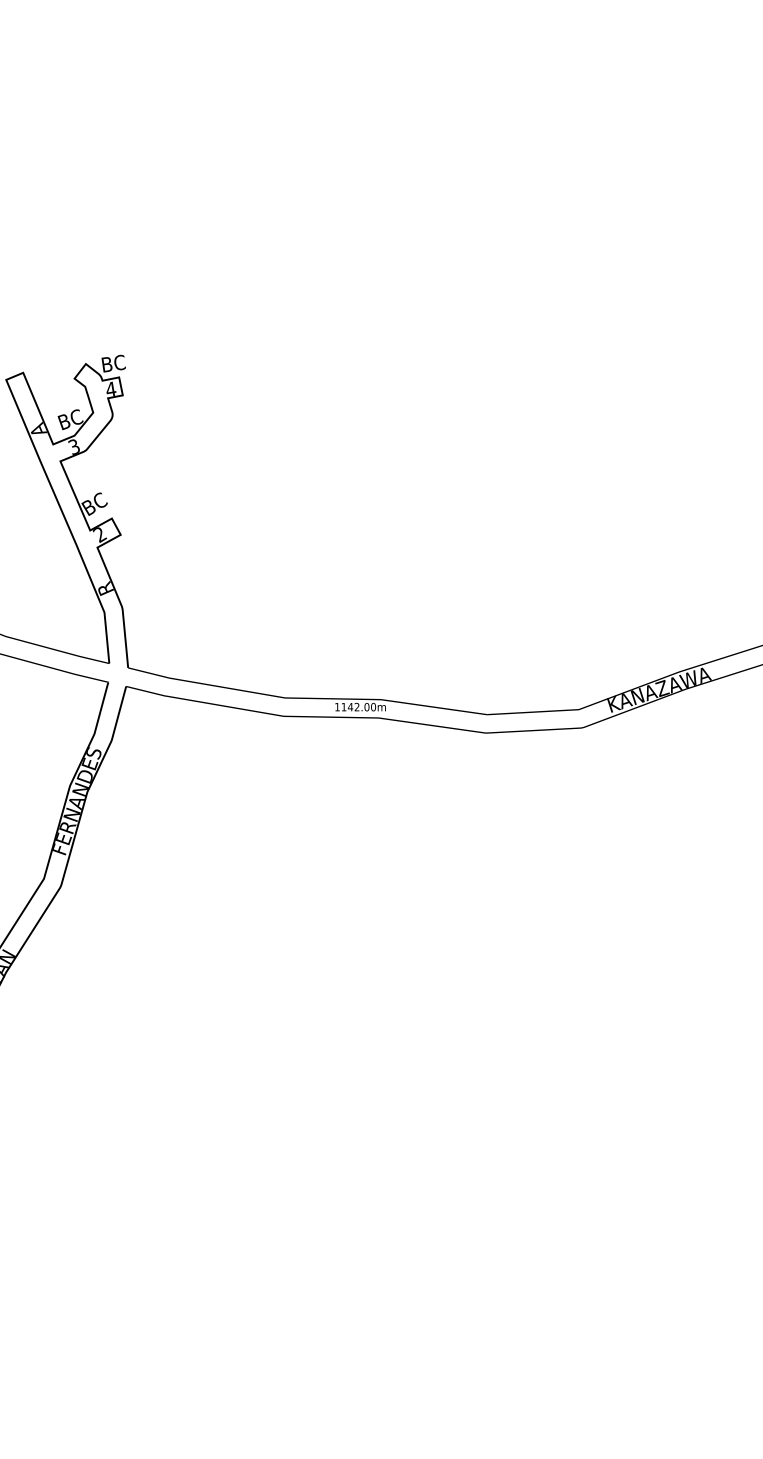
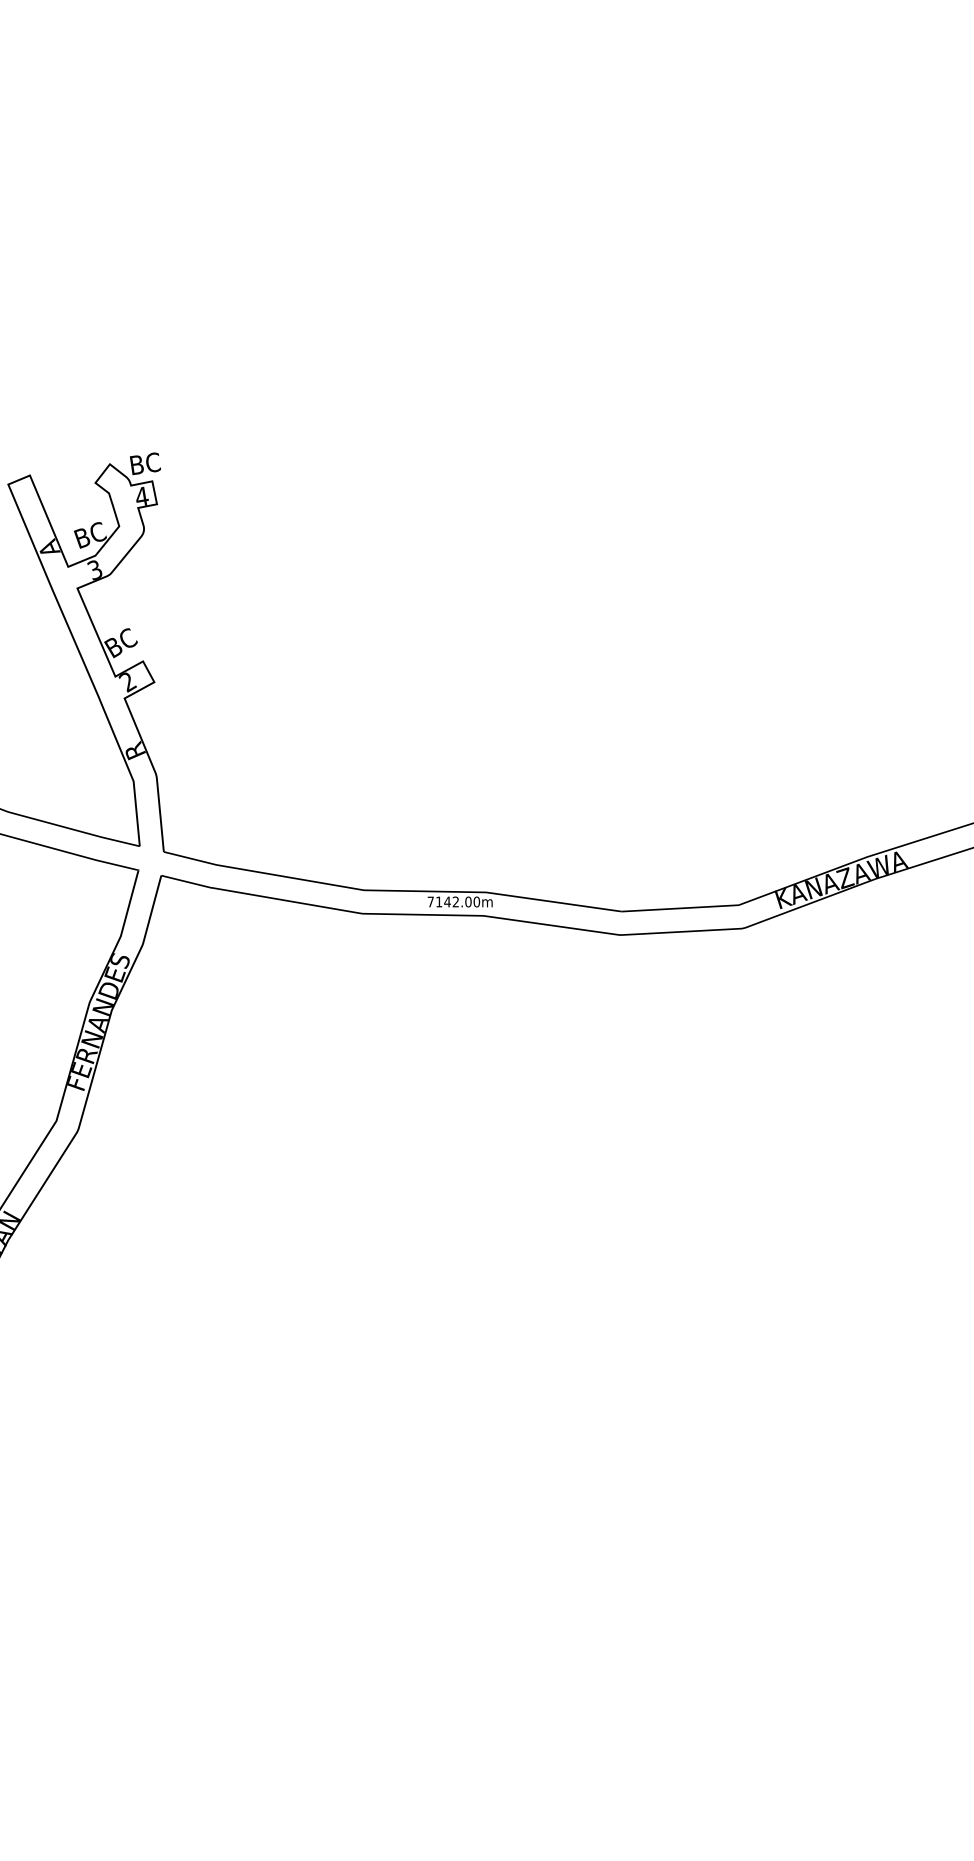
text: (337, 706) -> (430, 901), 1142.00m -> 7142.00m

